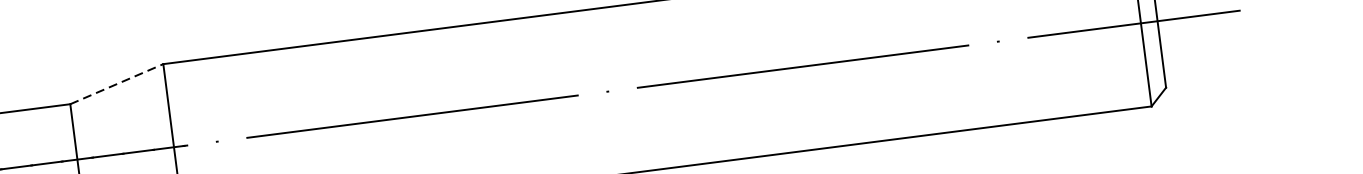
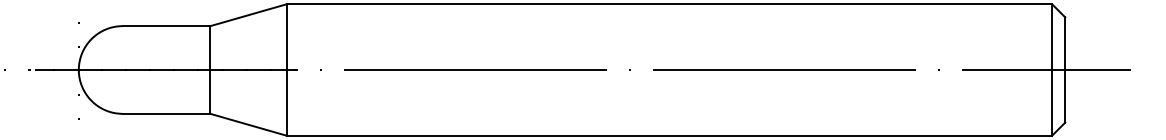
line: (116, 84) -> (248, 15), dashed -> solid

